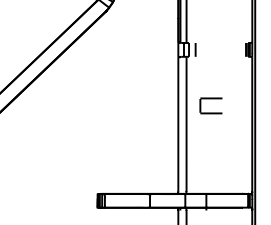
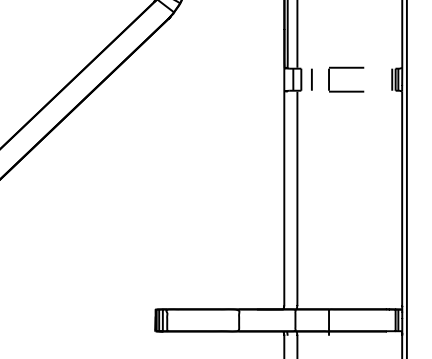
part: (210, 105) -> (345, 79), moved

